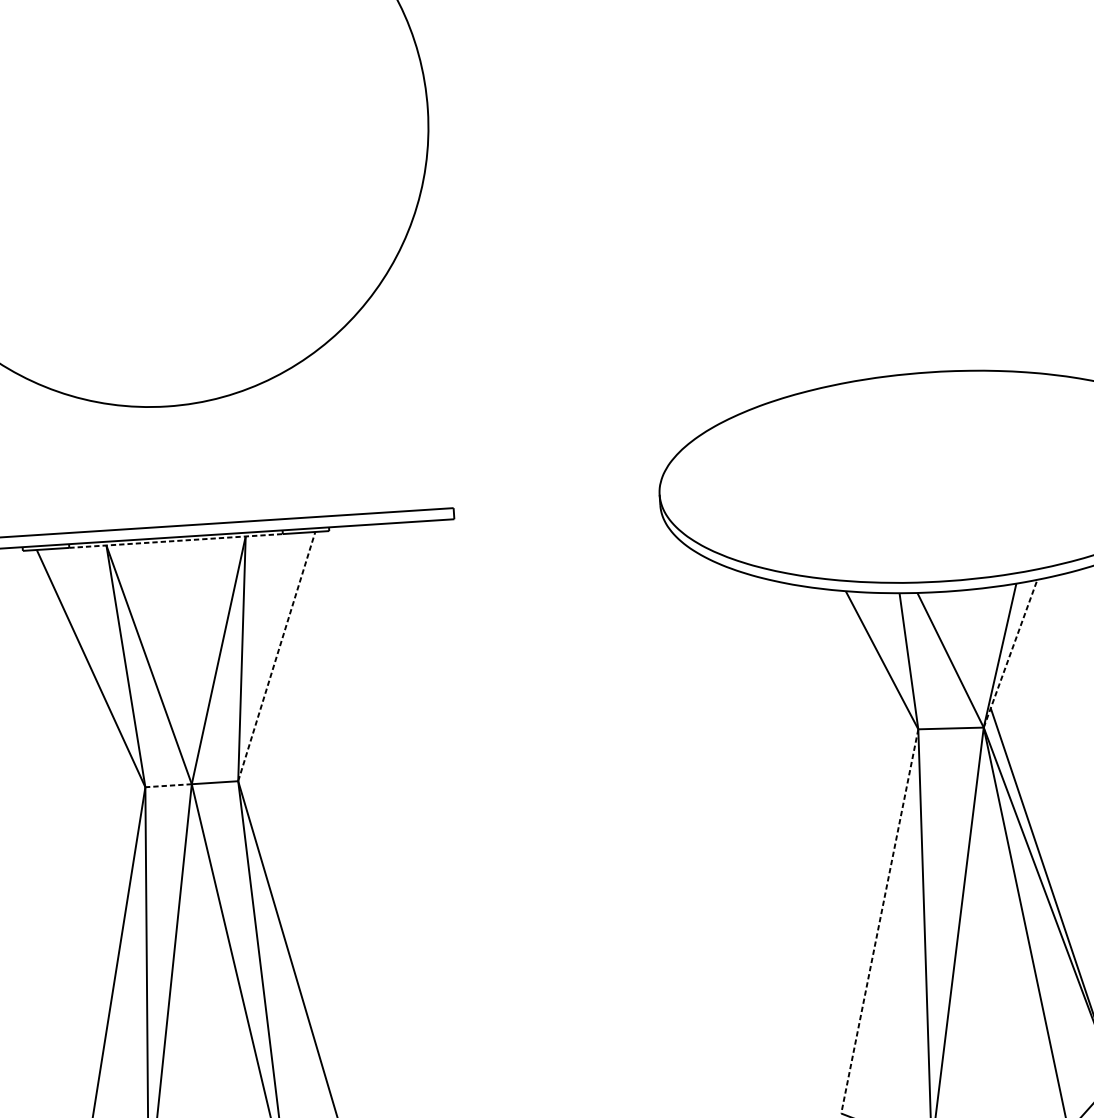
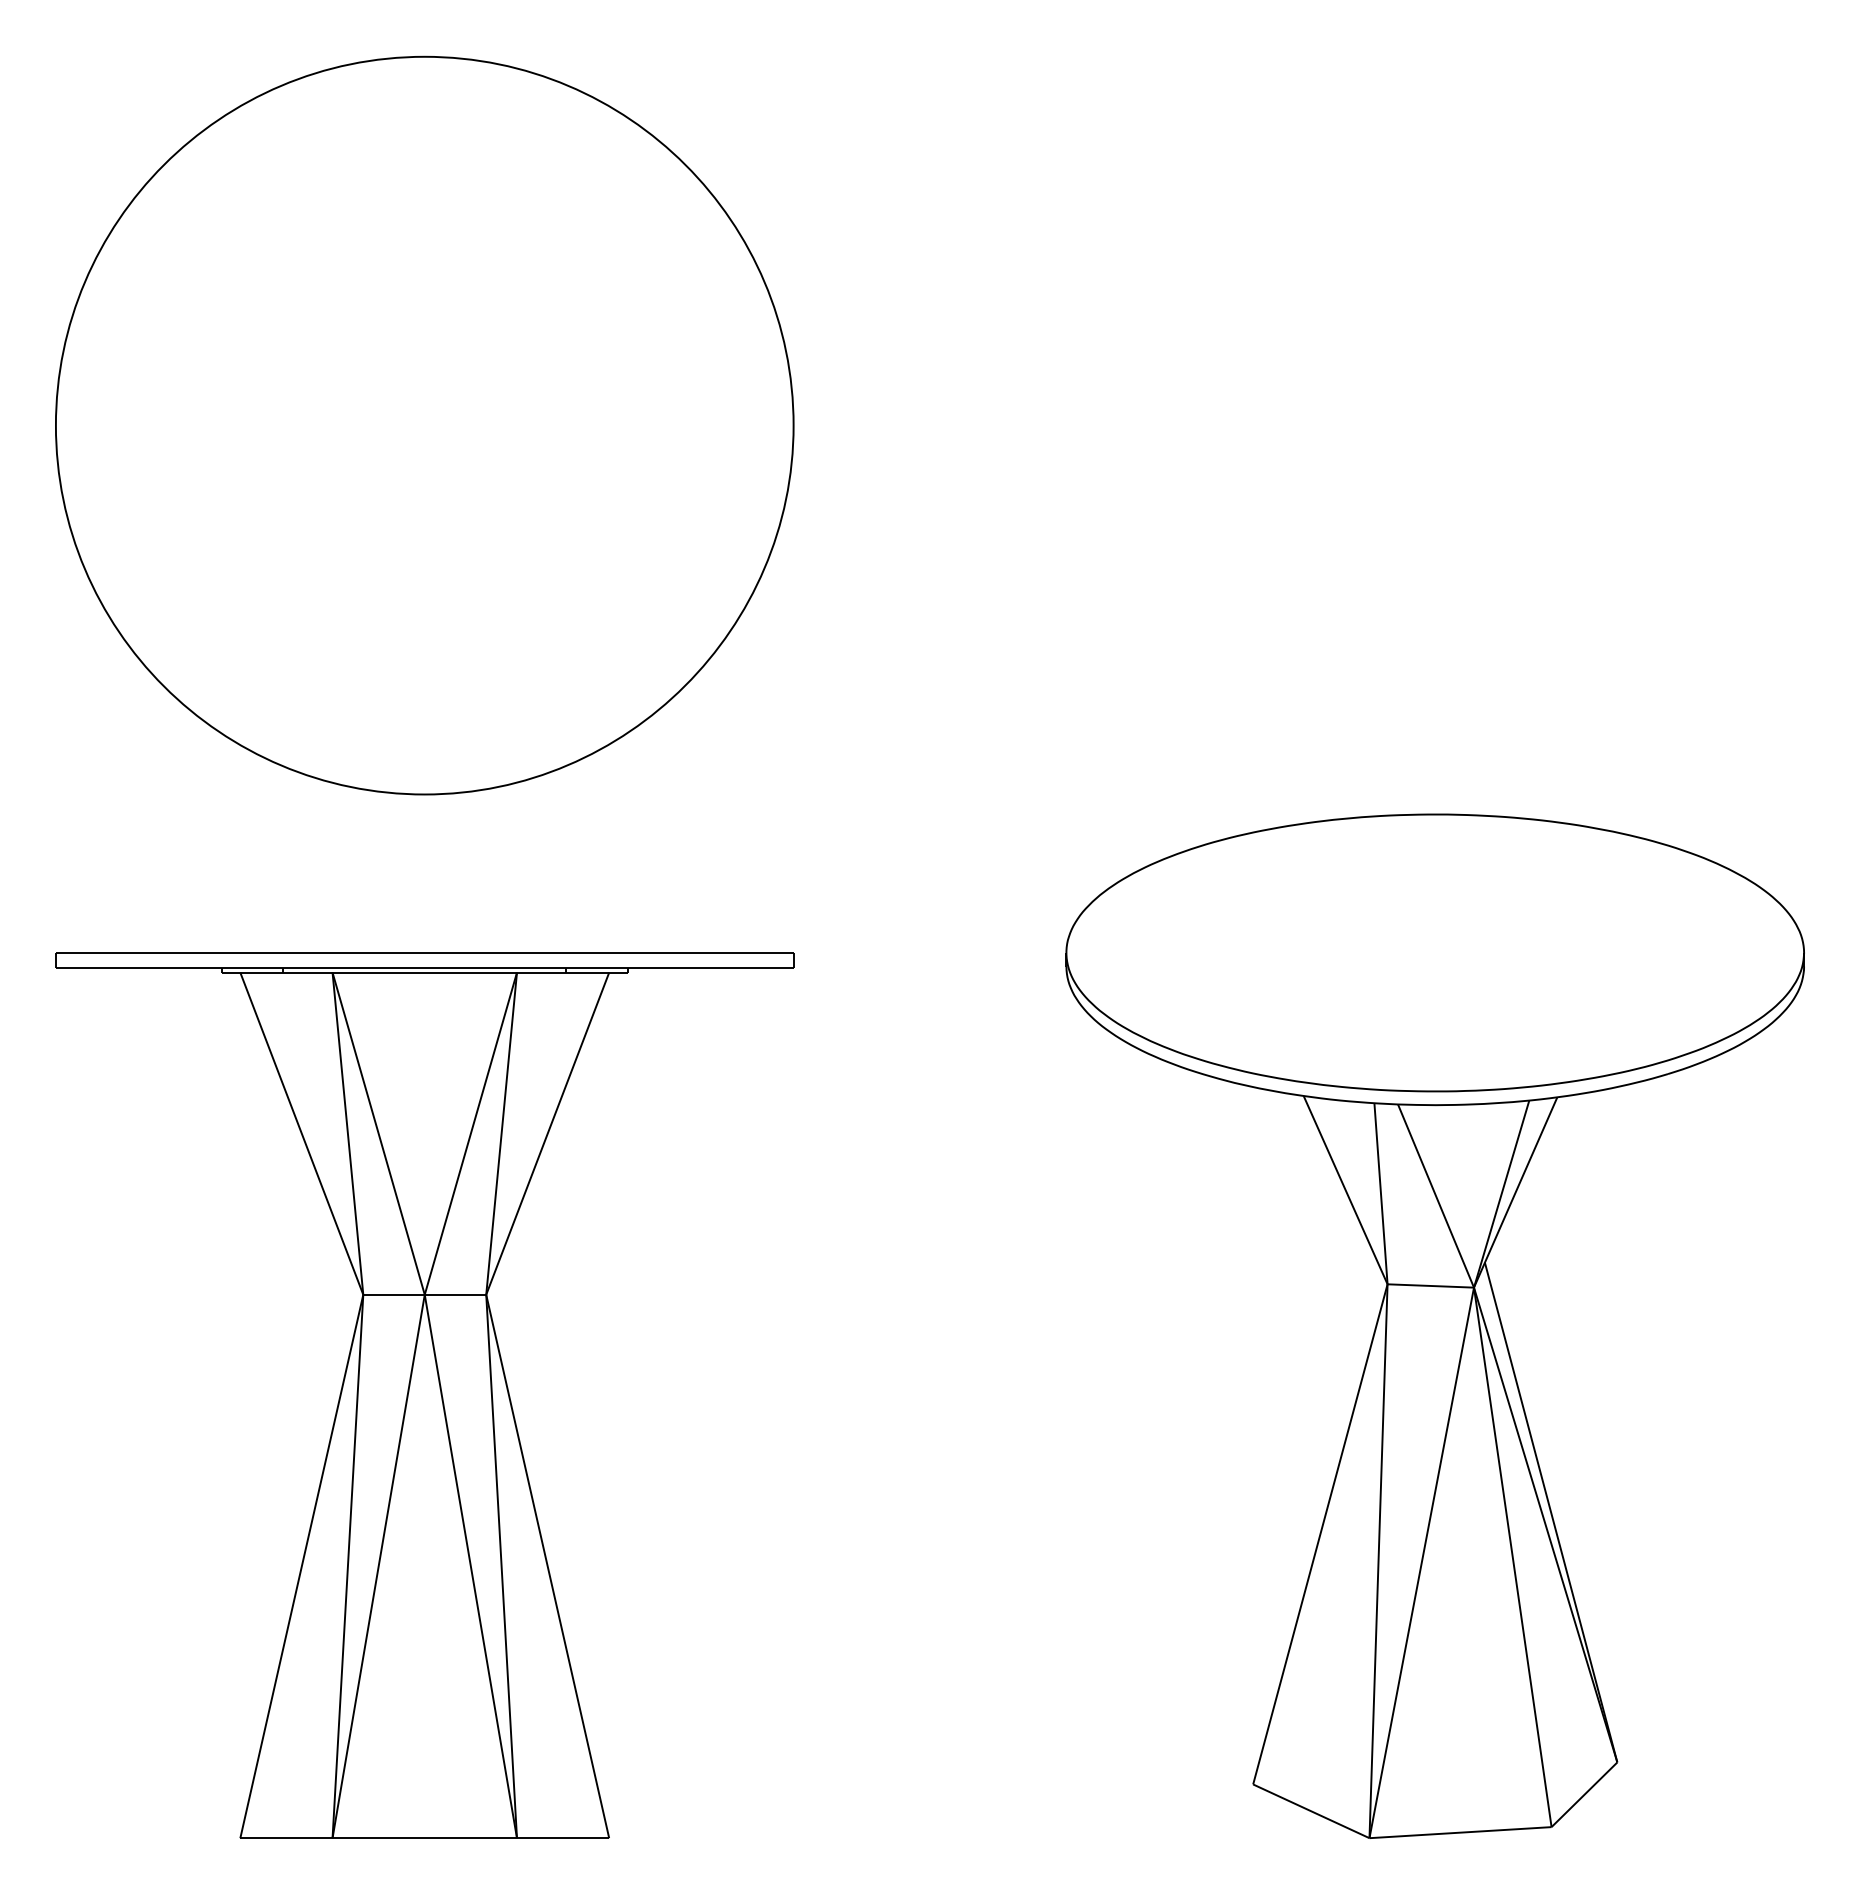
line: (176, 540) -> (425, 972), dashed -> solid
line: (1010, 653) -> (1515, 1192), dashed -> solid
line: (276, 656) -> (547, 1133), dashed -> solid
line: (168, 785) -> (394, 1294), dashed -> solid
line: (879, 921) -> (1320, 1534), dashed -> solid

